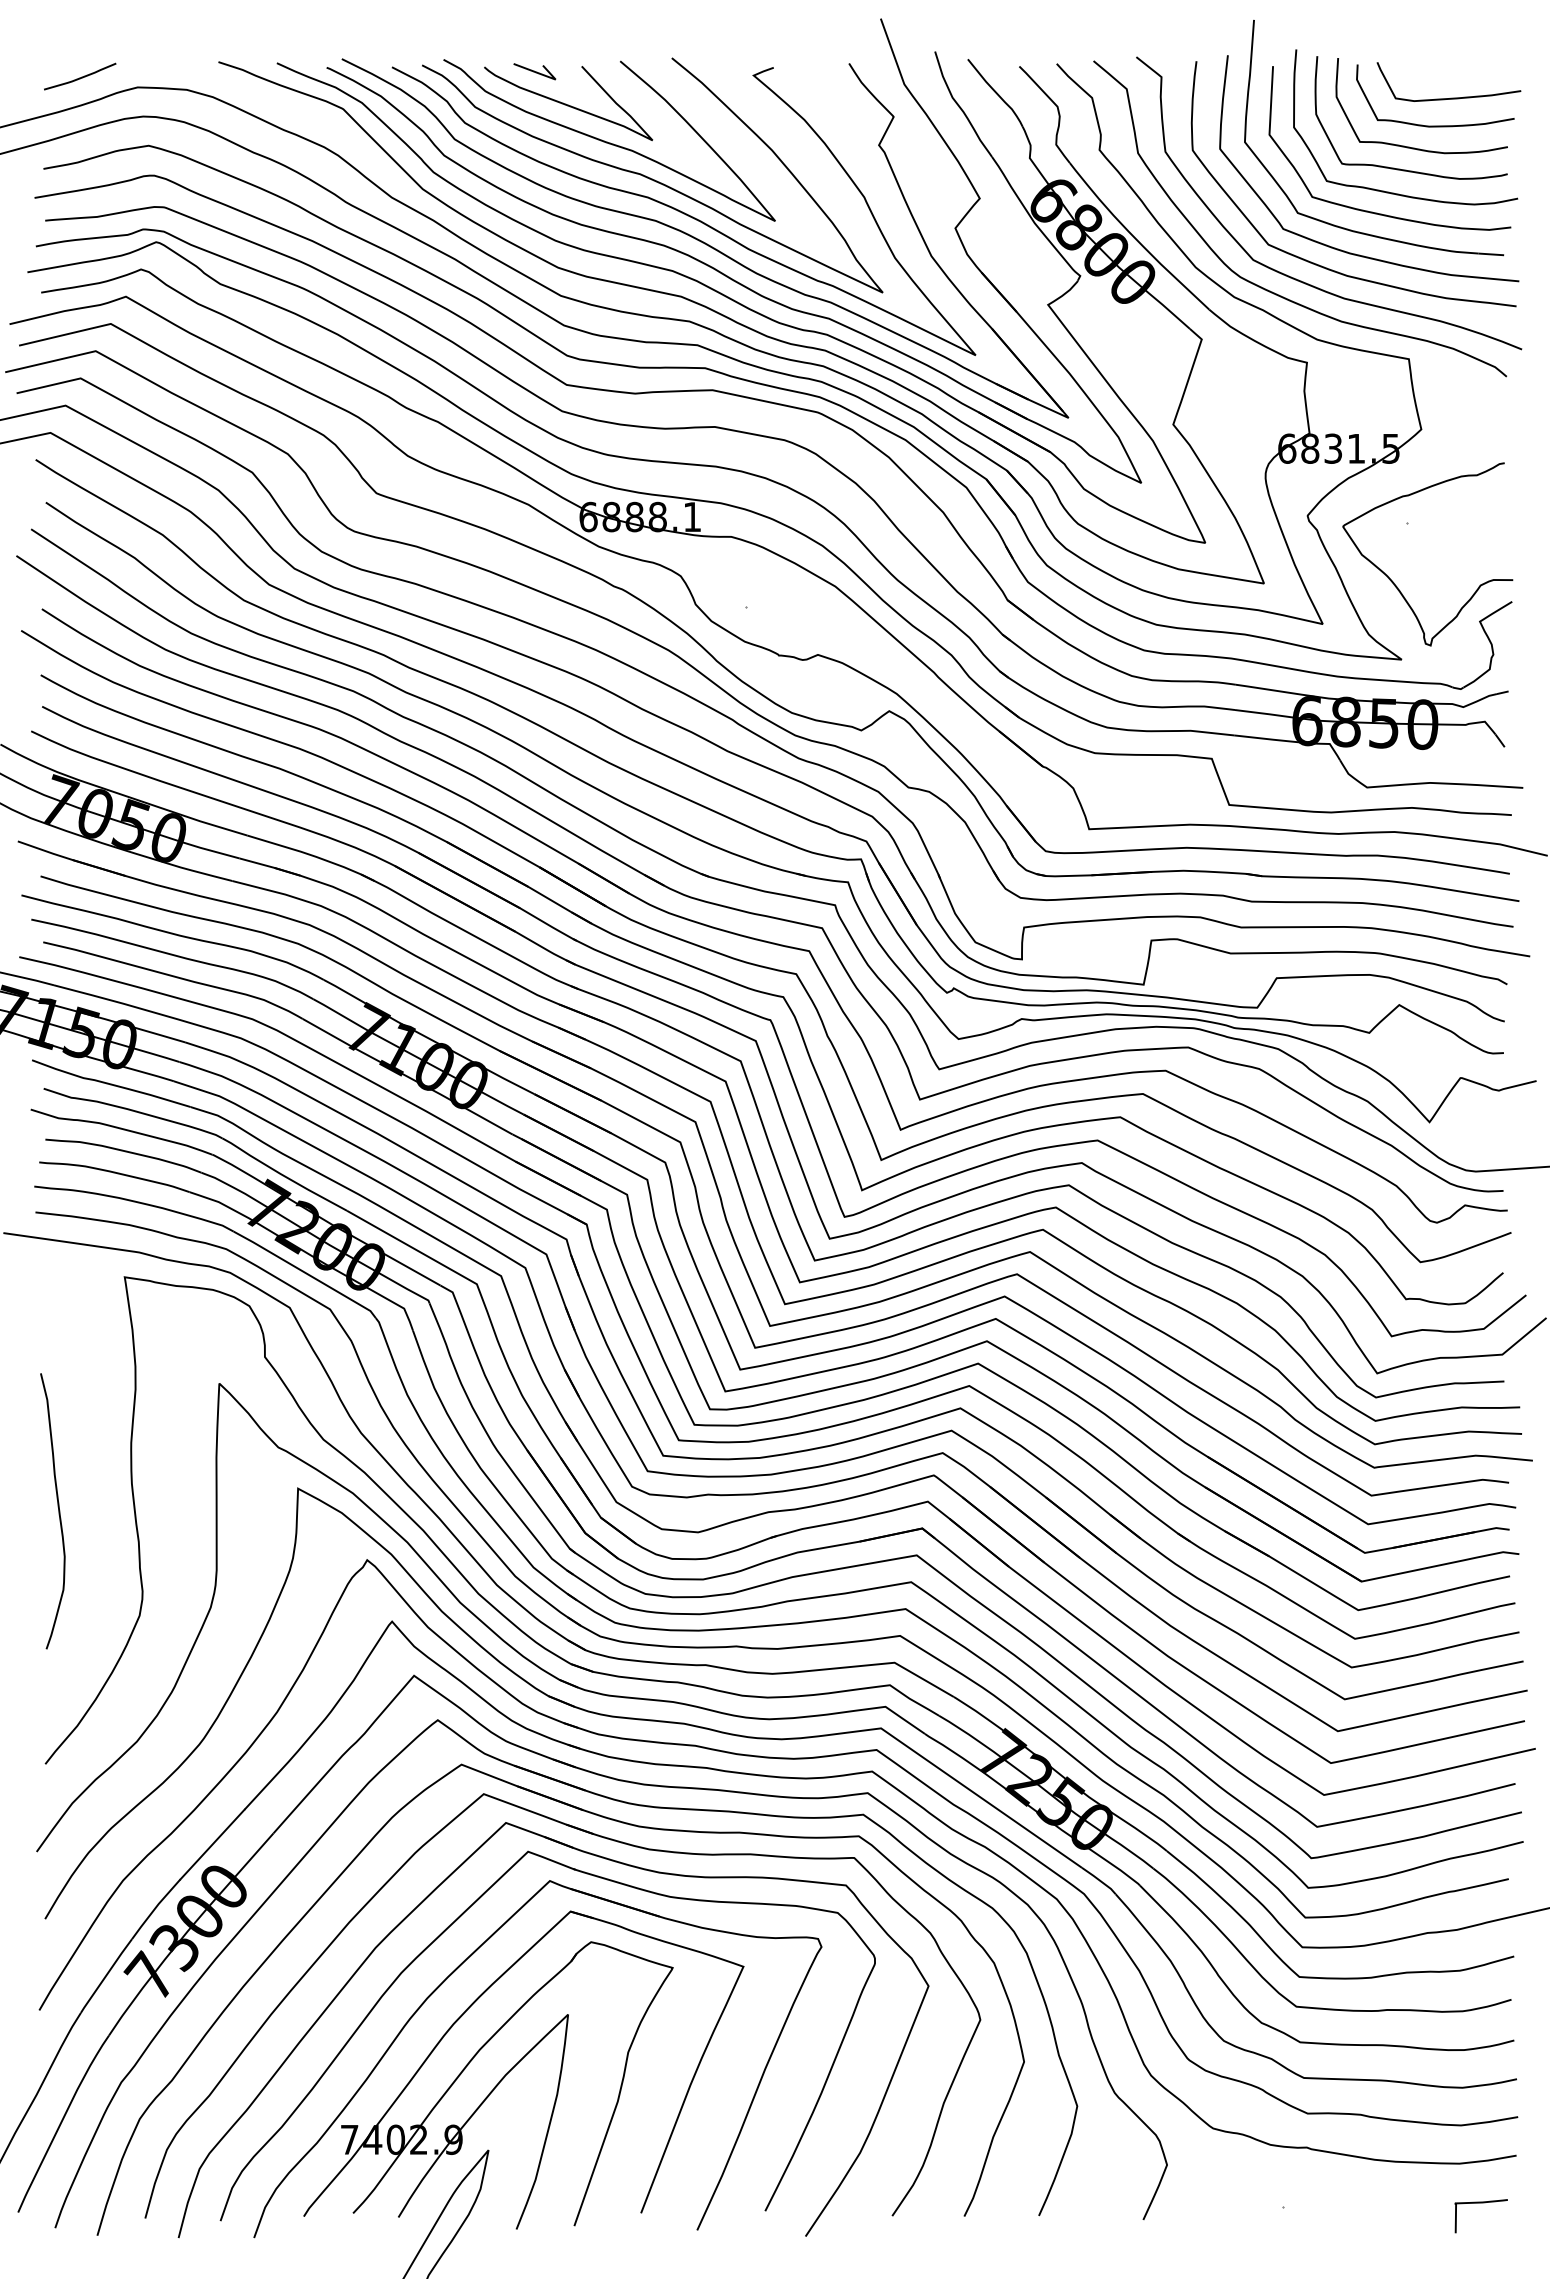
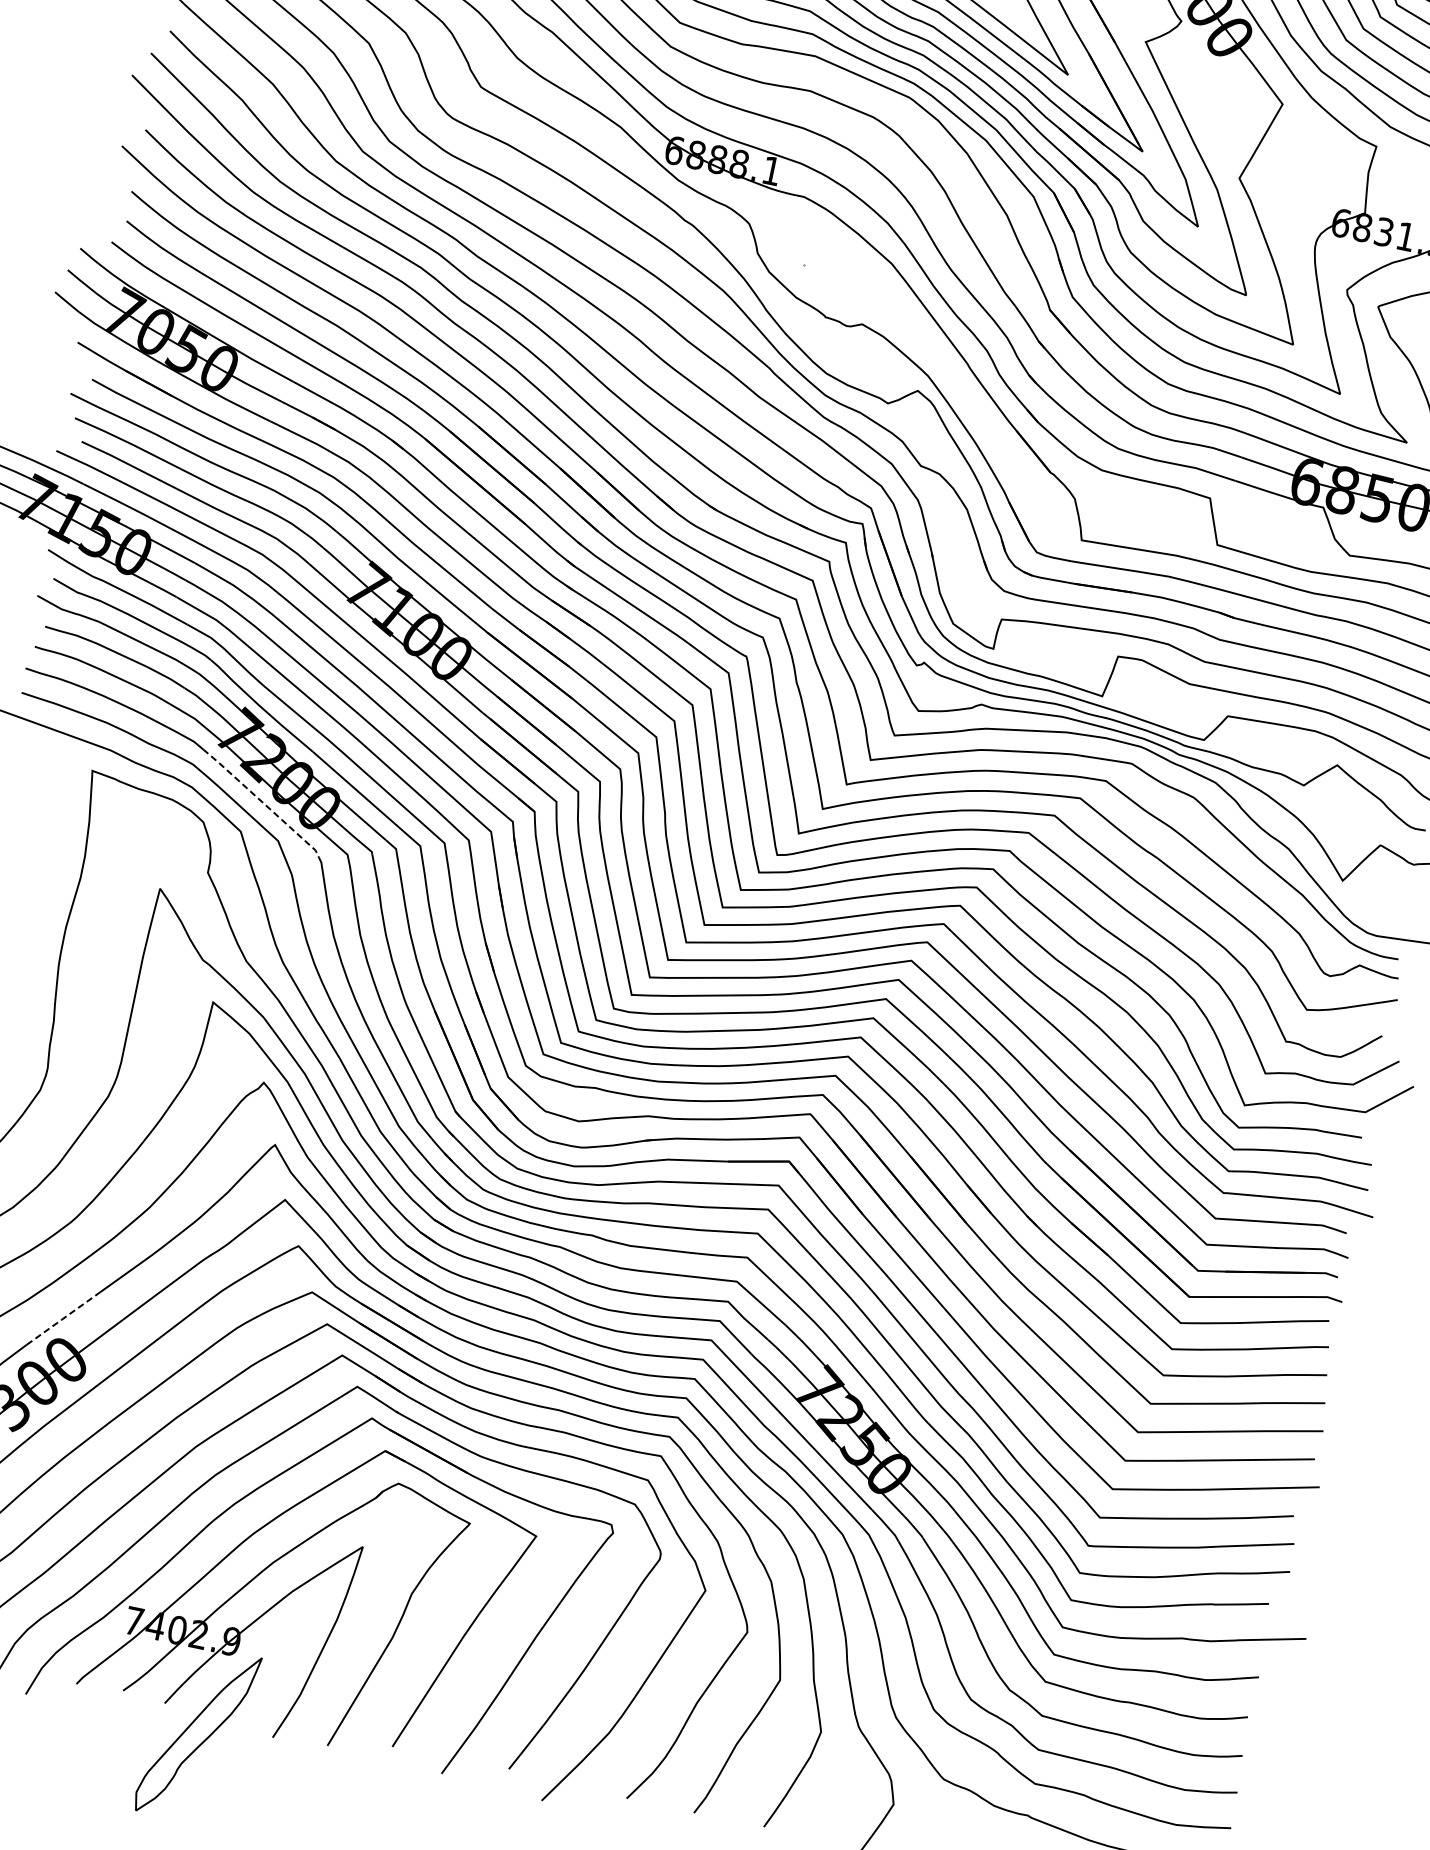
line: (305, 1273) -> (262, 802), solid -> dashed
line: (212, 1844) -> (63, 1318), solid -> dashed

